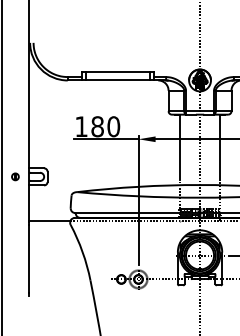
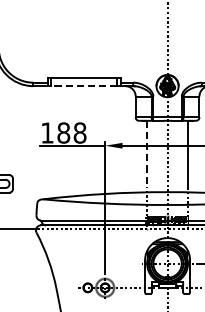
line: (117, 80) -> (83, 86), solid -> dashed
text: (113, 126) -> (79, 132), 180 -> 188
line: (180, 147) -> (147, 154), solid -> dashed

